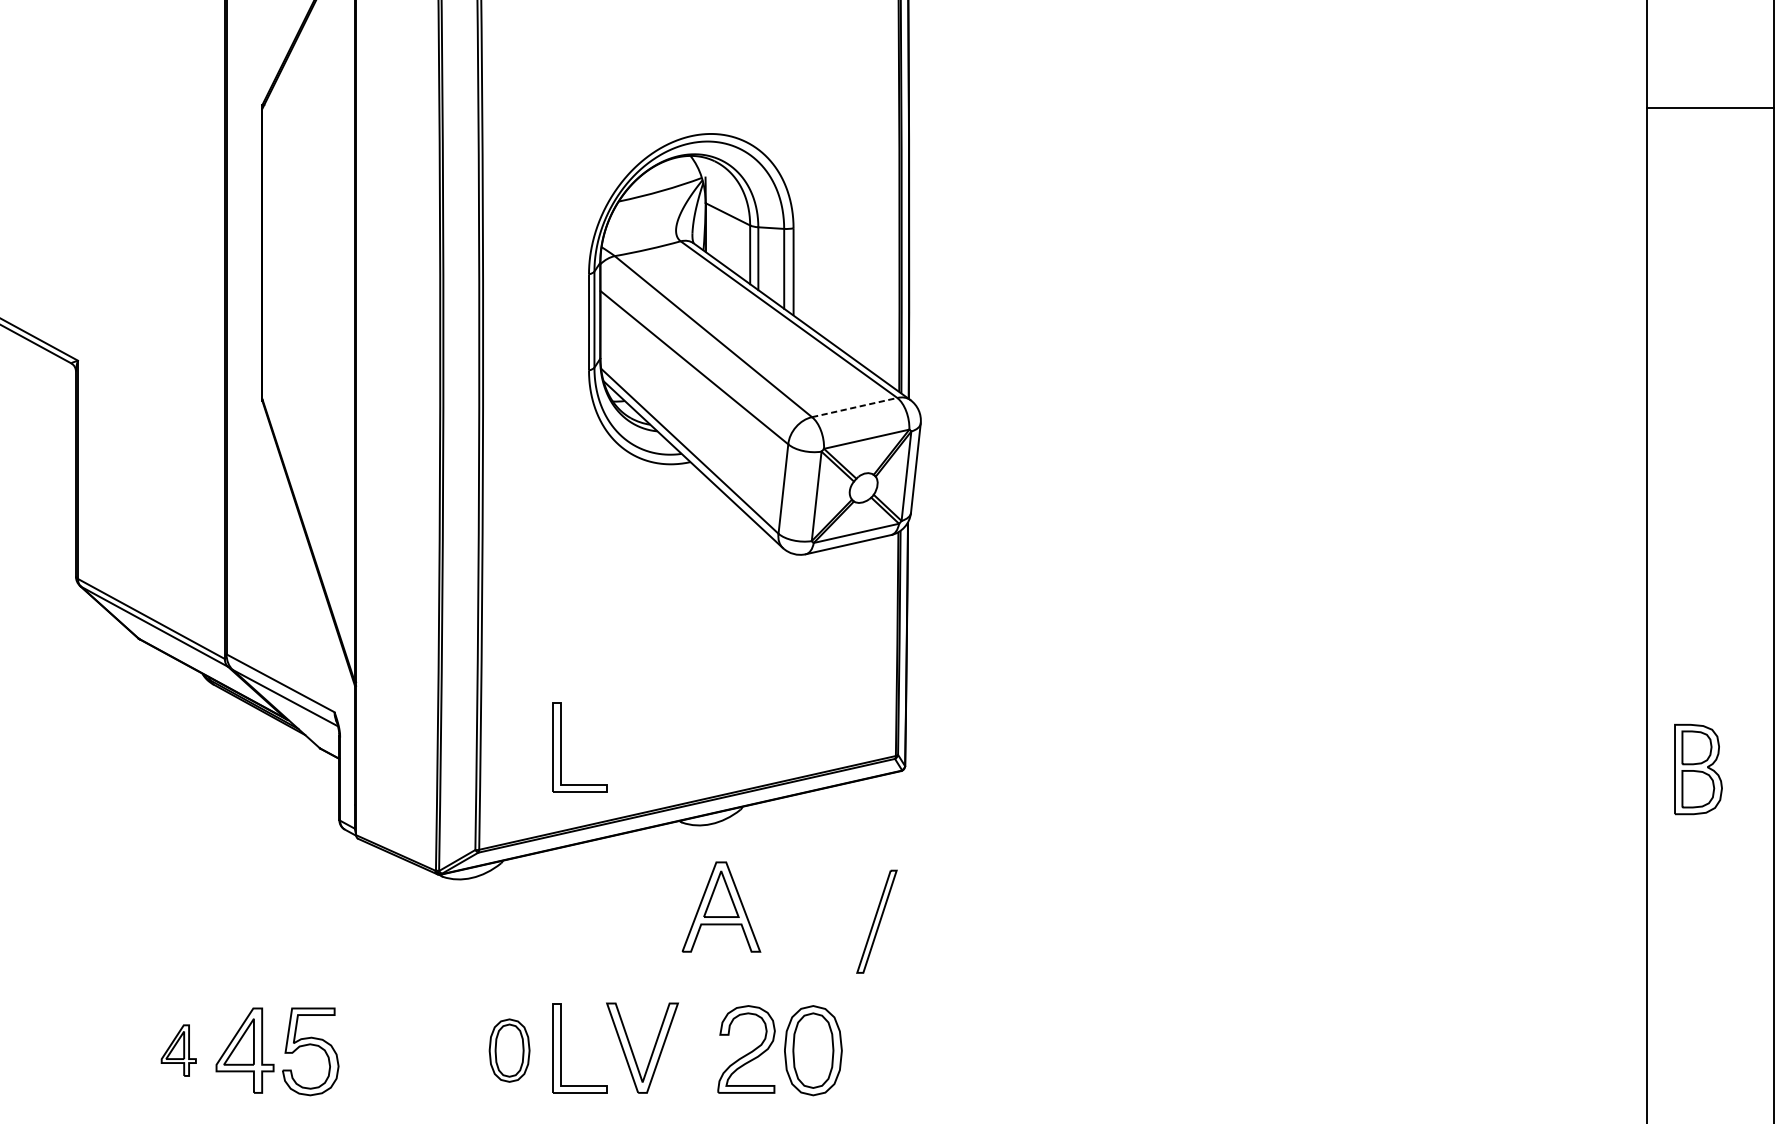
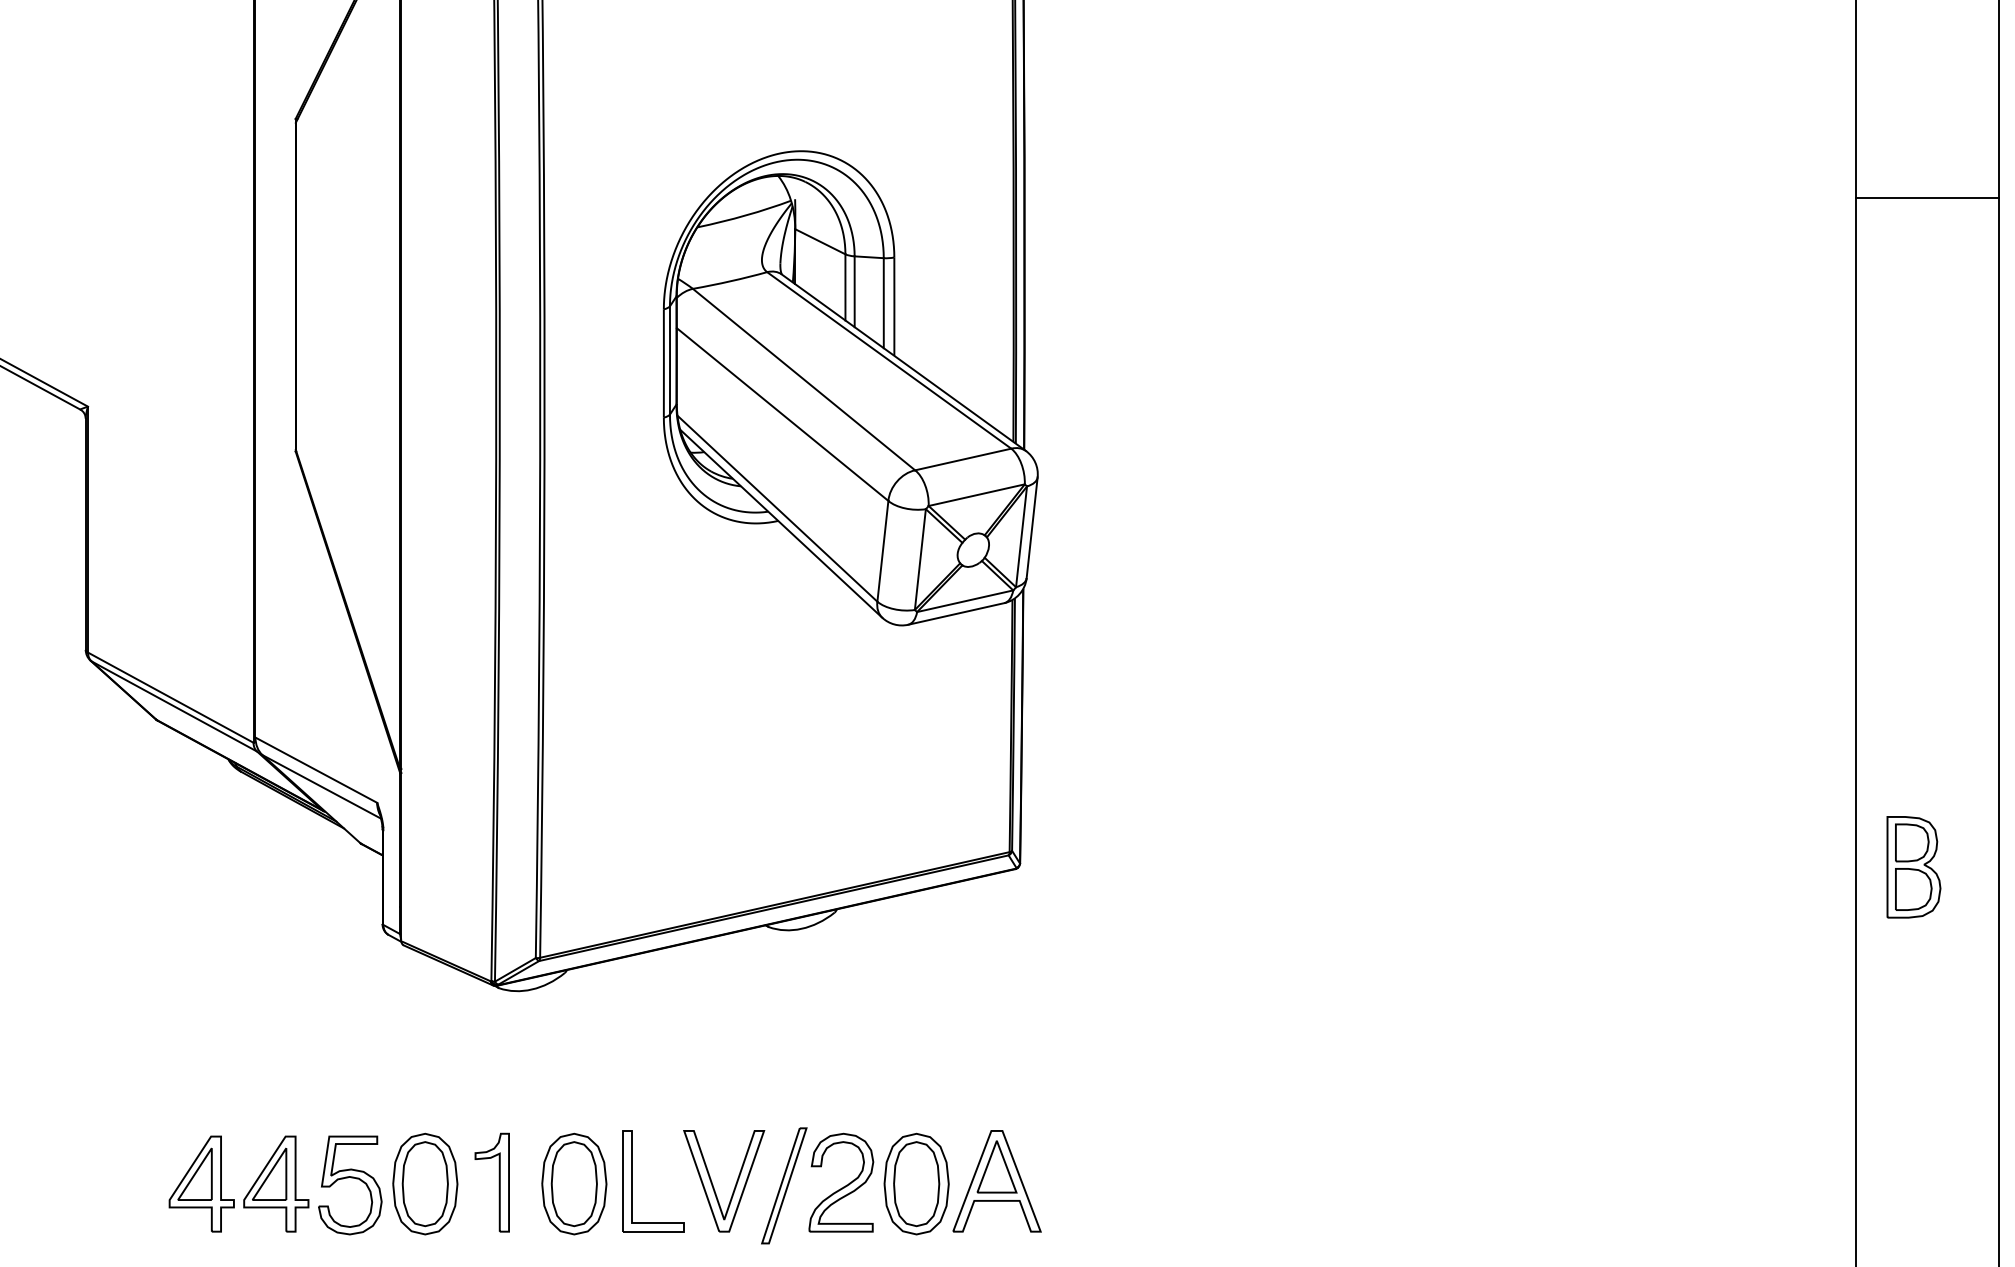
line: (1710, 108) -> (1927, 198), moved
line: (854, 407) -> (963, 459), dashed -> solid
part: (561, 747) -> (632, 842), removed
part: (720, 907) -> (996, 1181), moved
part: (877, 921) -> (784, 1185), moved
part: (442, 1049) -> (498, 1182), added
part: (178, 1050) -> (201, 1183), size x1.67
part: (377, 1050) -> (425, 1183), added
part: (509, 1050) -> (574, 1183), size x1.43

